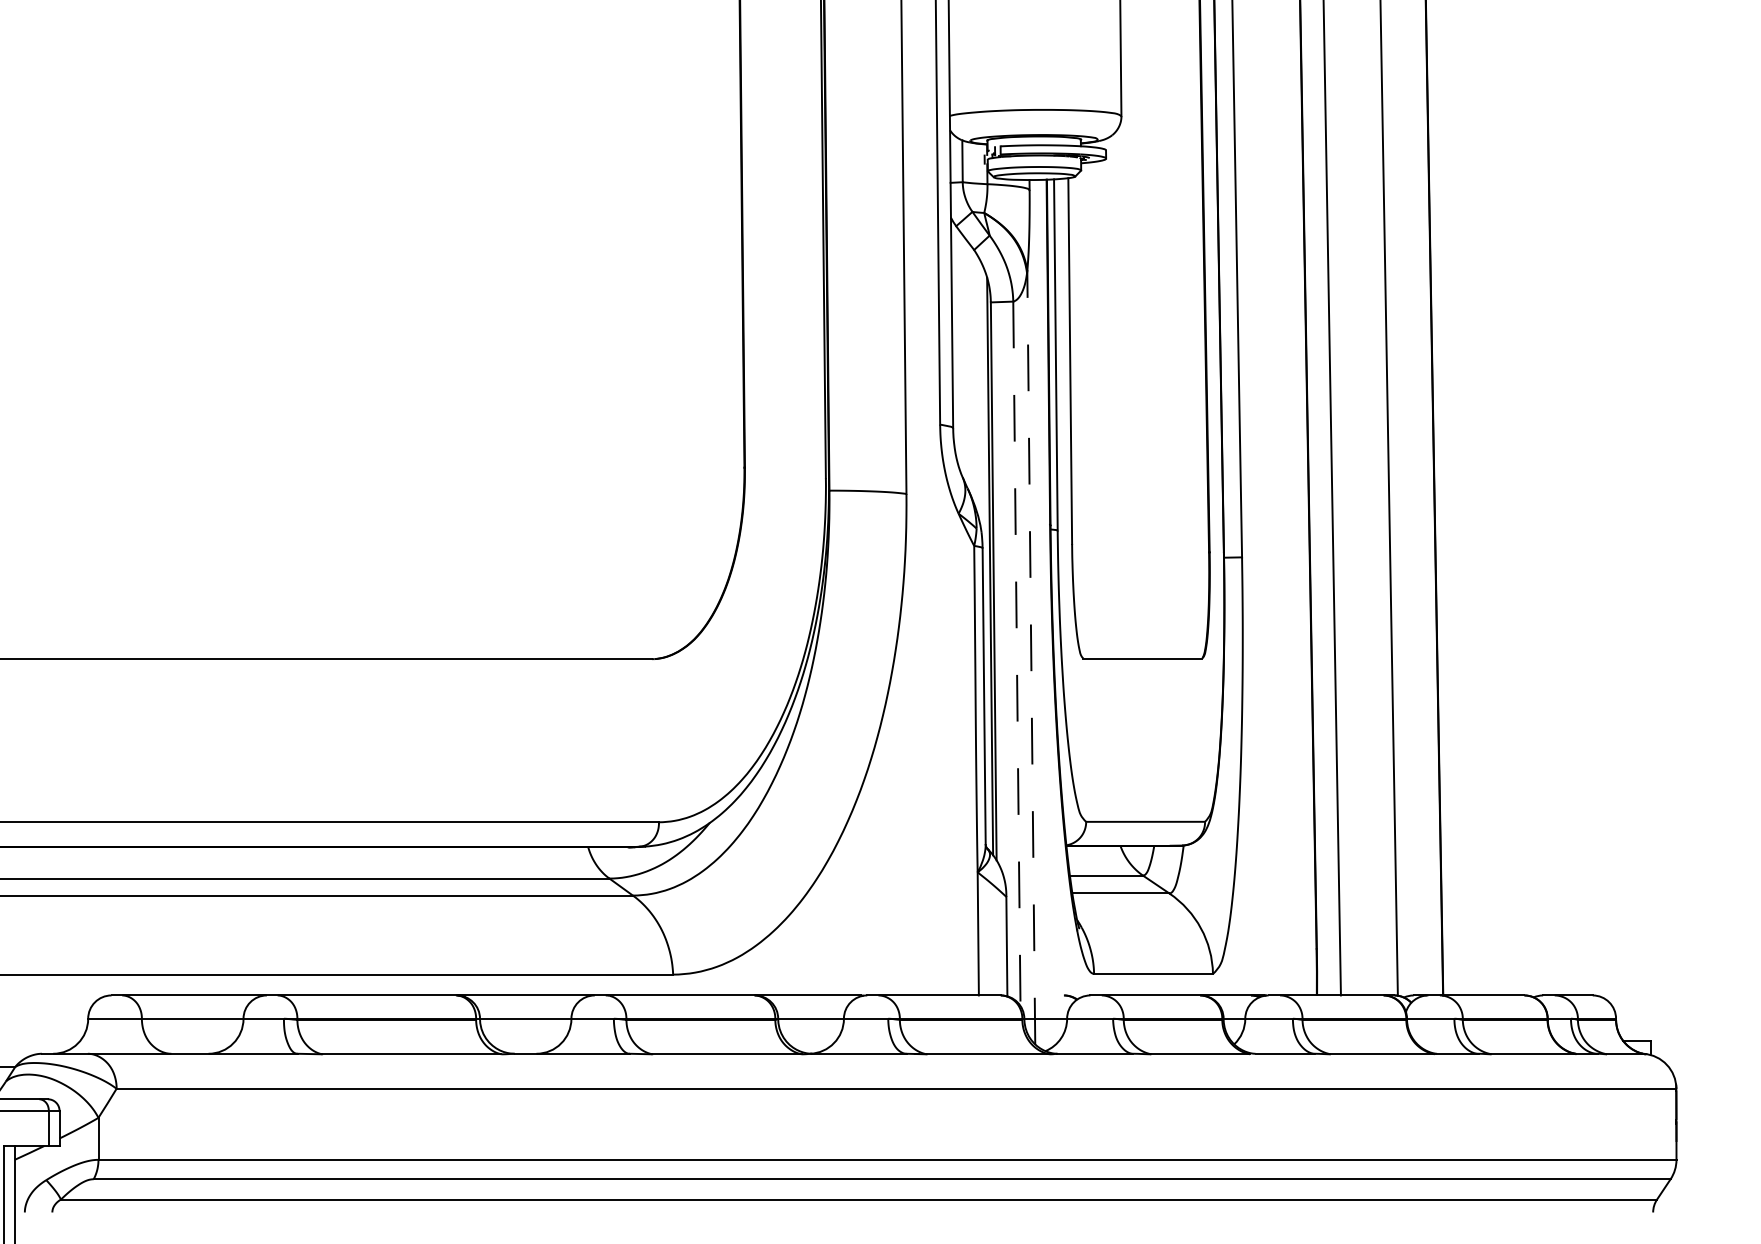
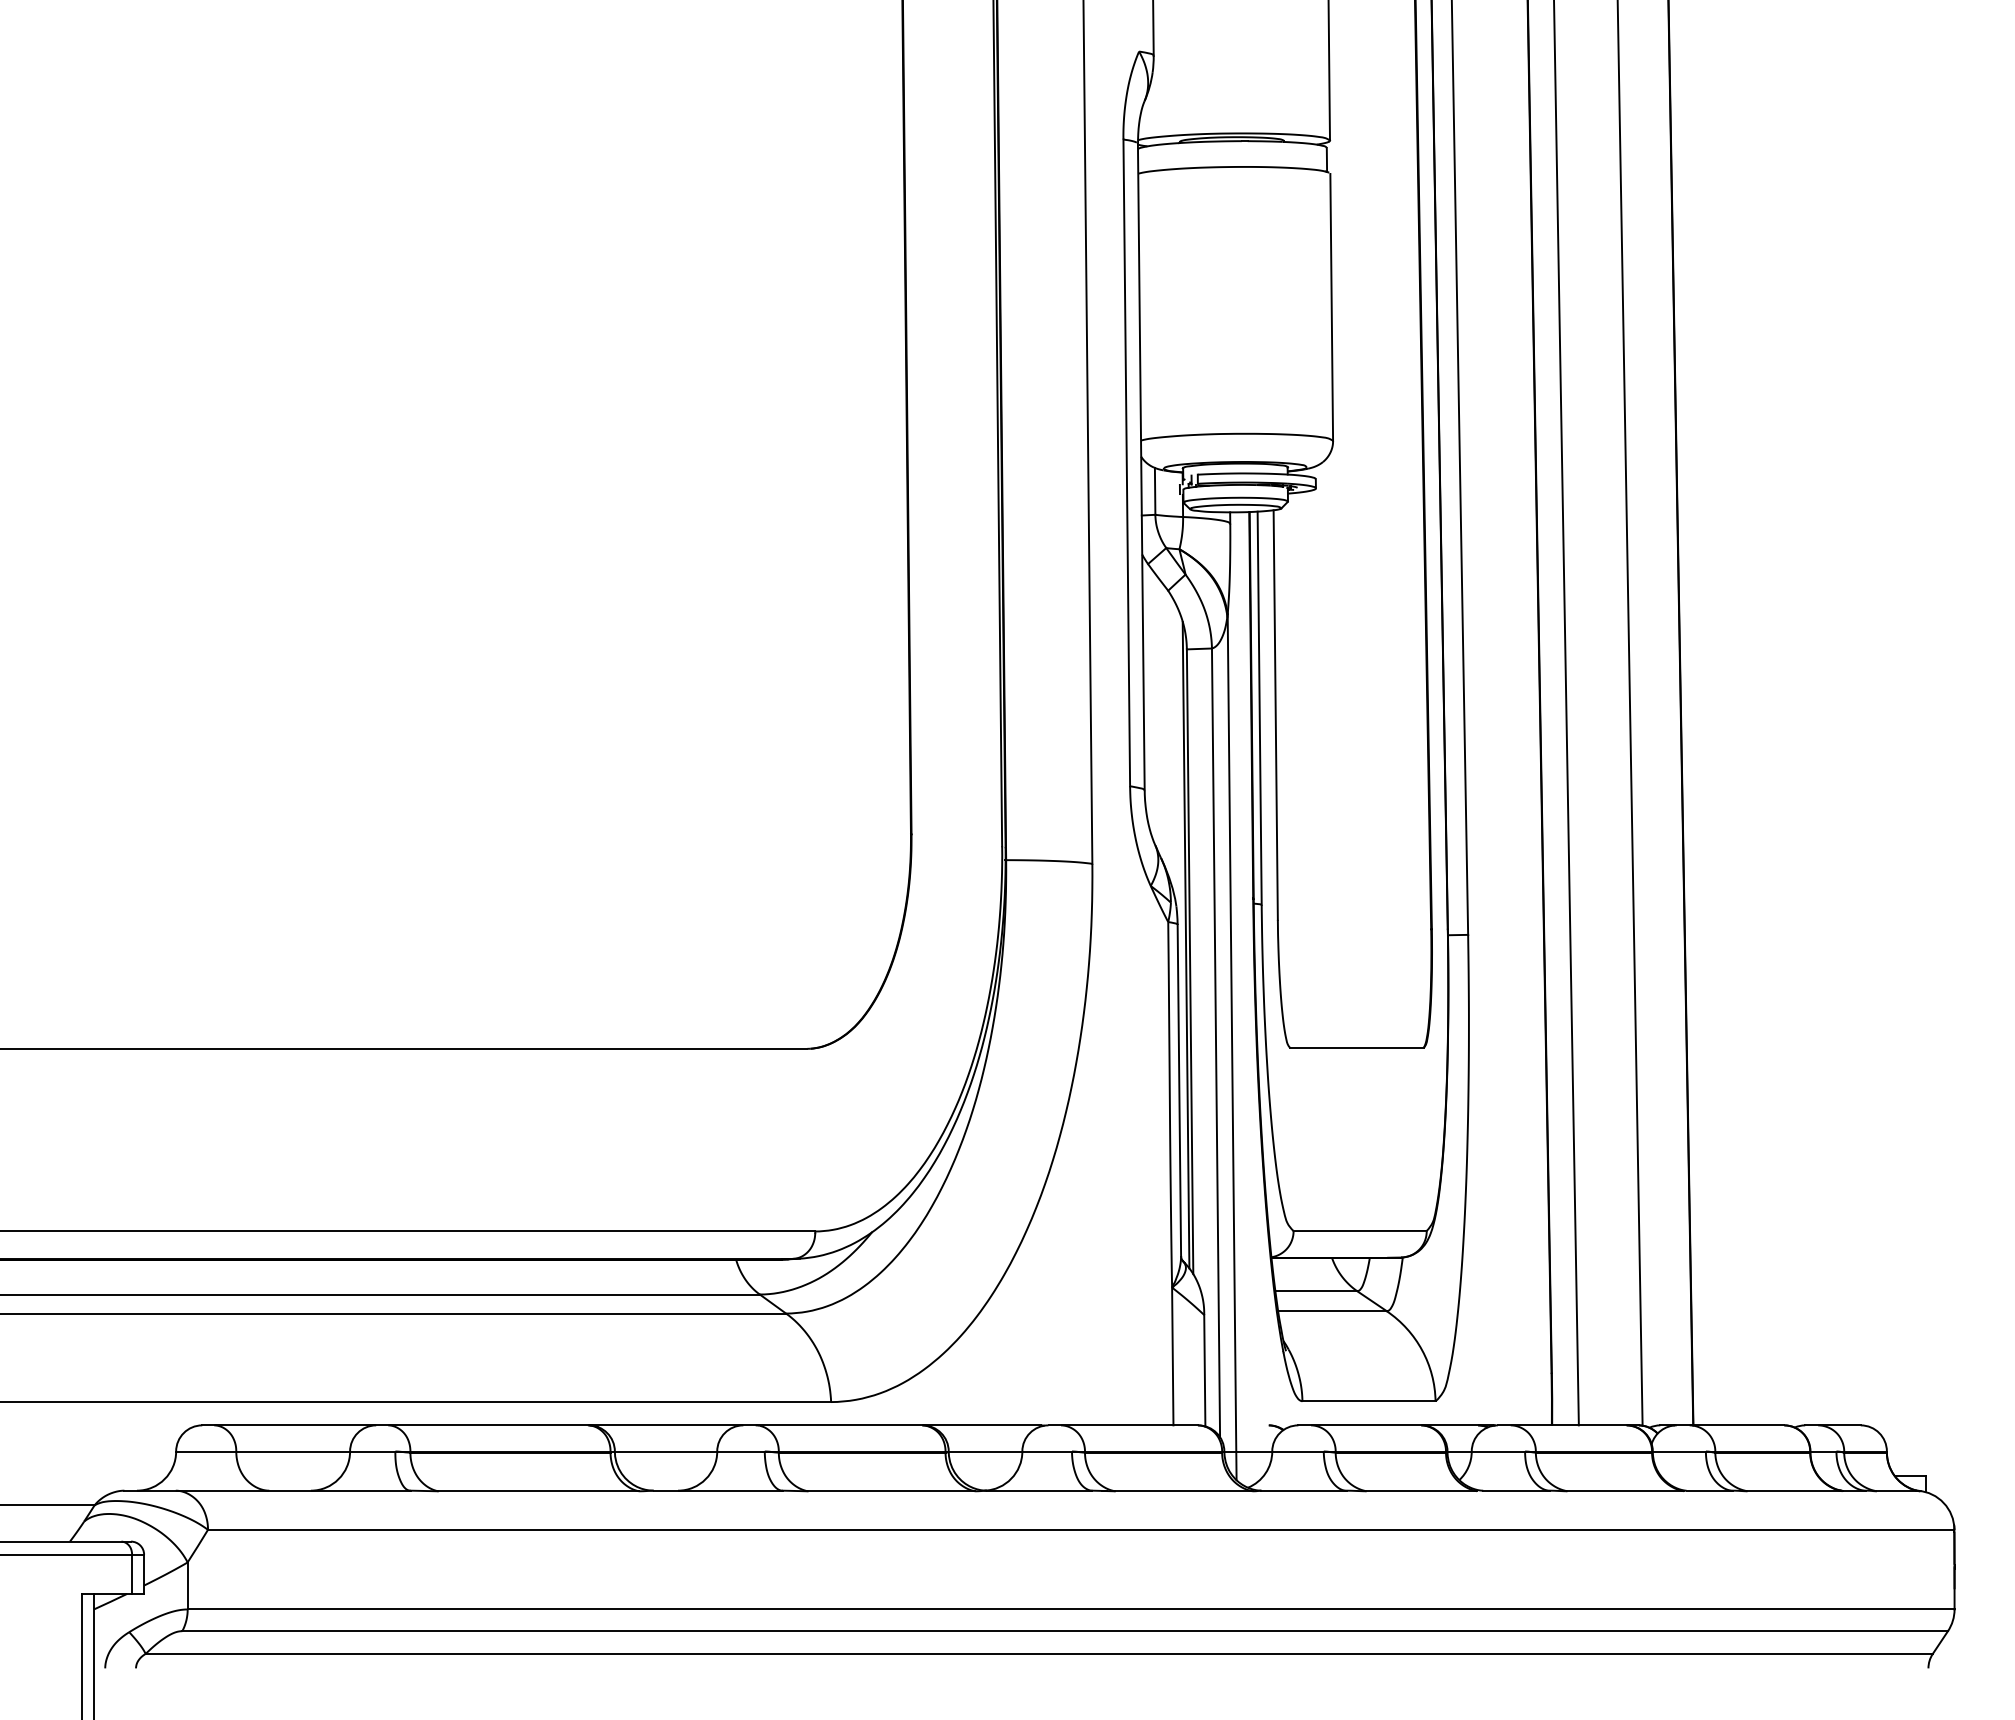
line: (1017, 654) -> (1216, 1043), dashed -> solid
line: (1031, 657) -> (1232, 1047), dashed -> solid

